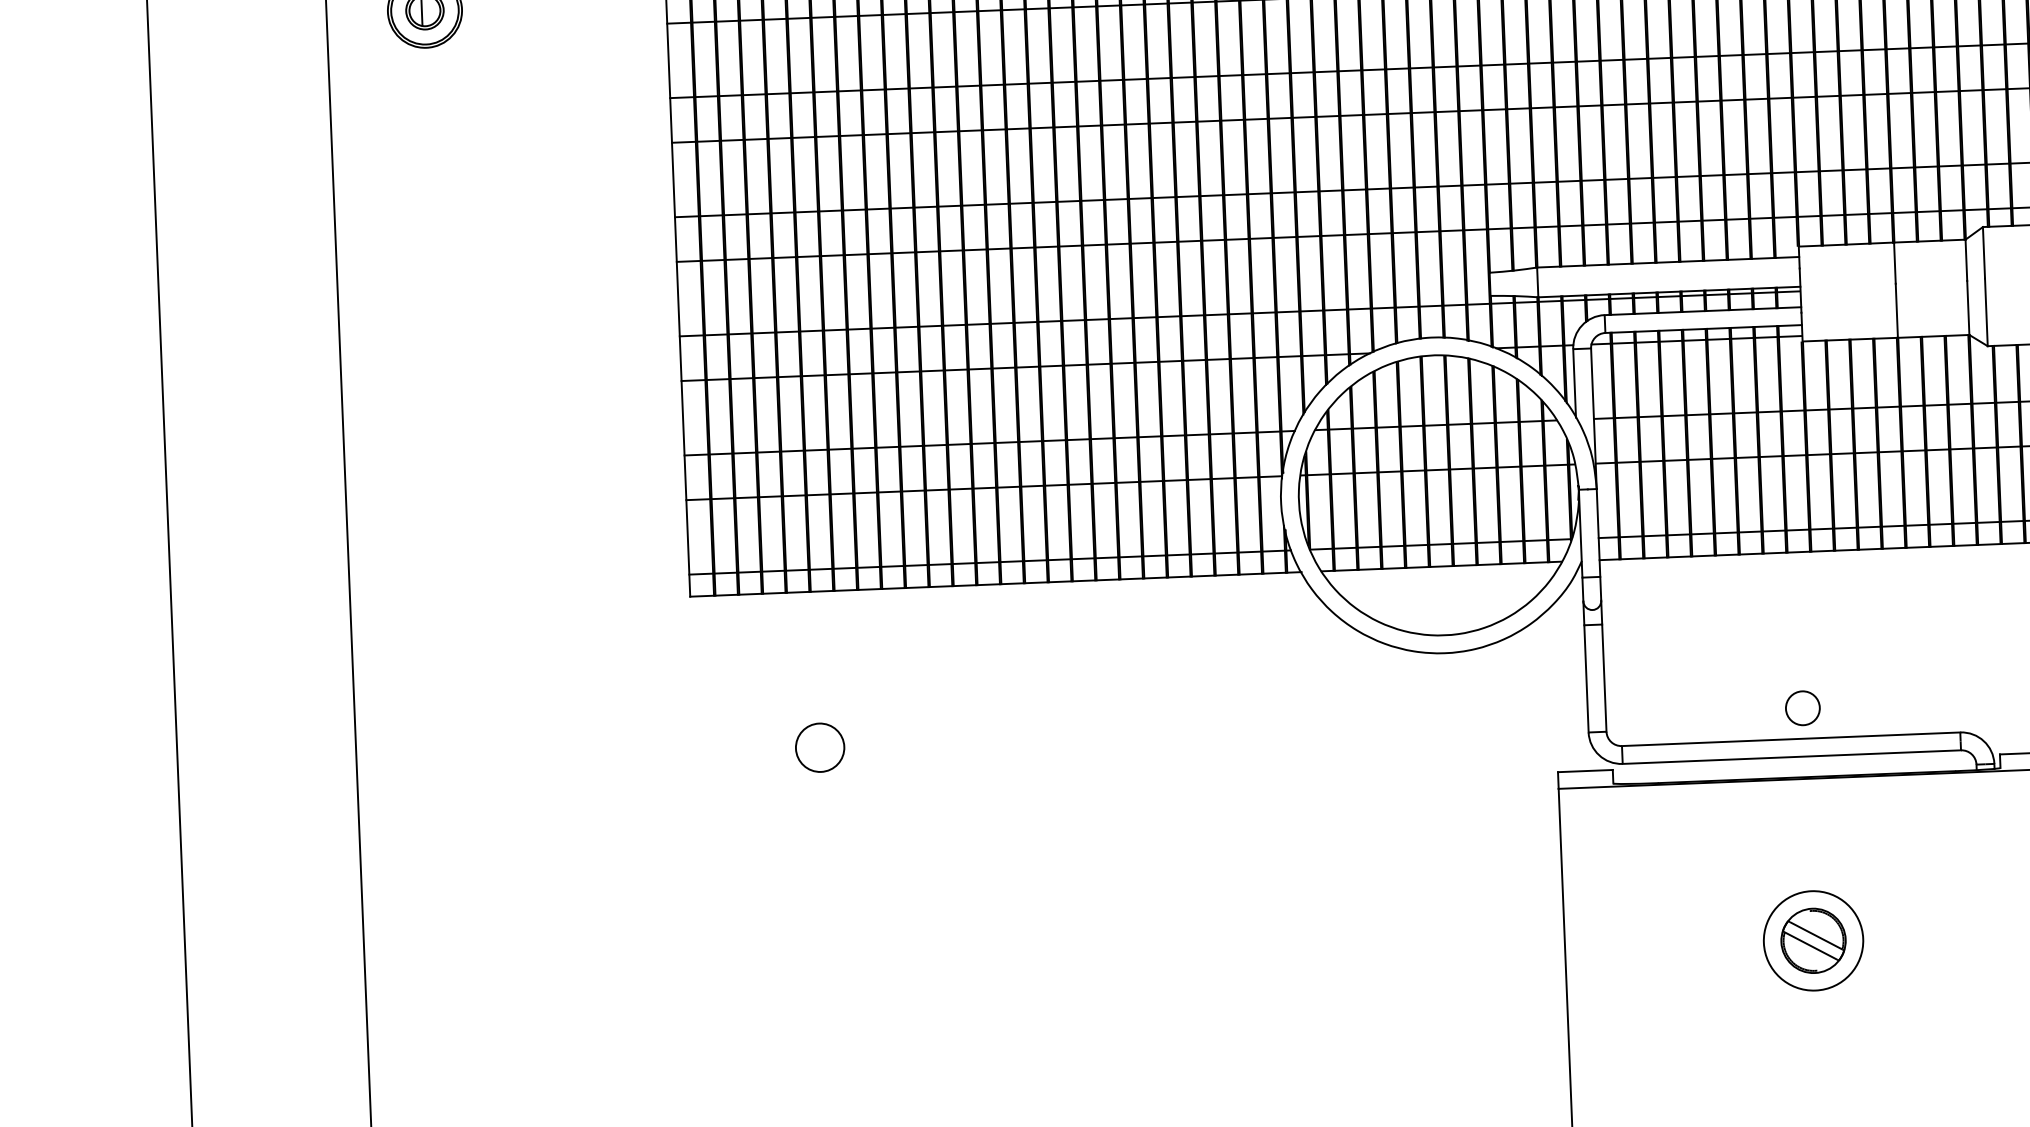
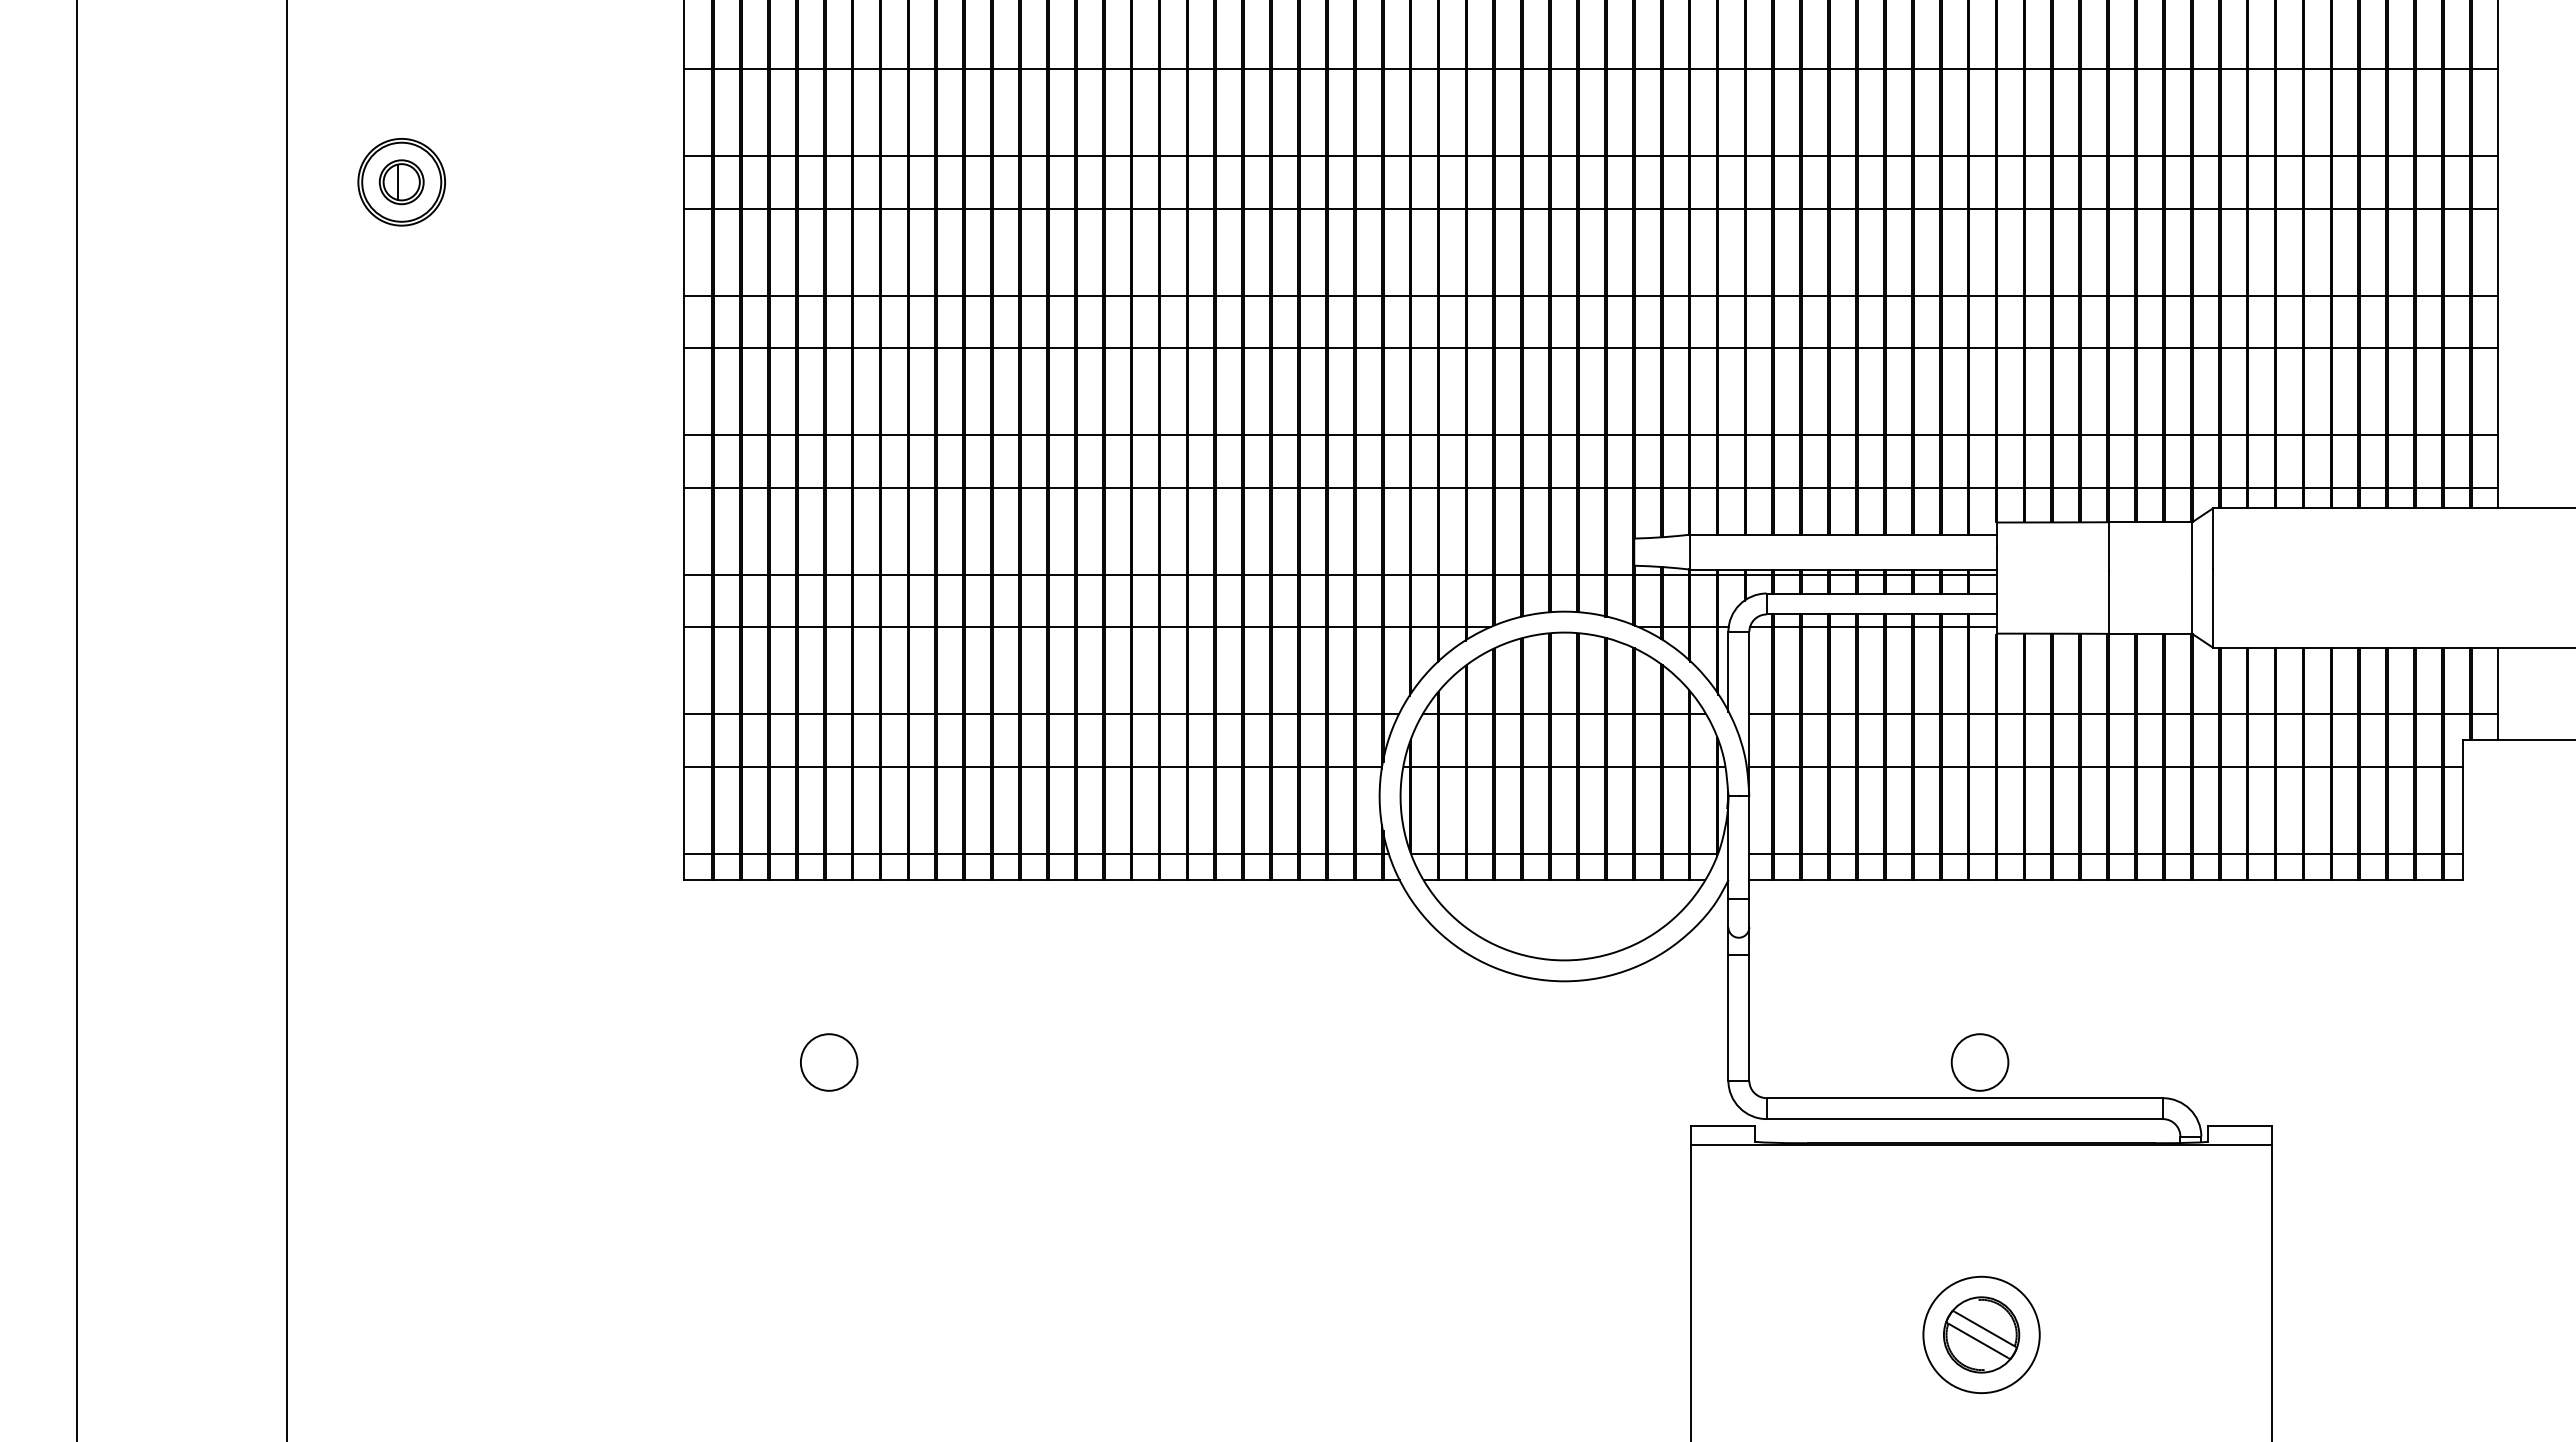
circle: (1802, 708) -> (1979, 1062), size x1.43

